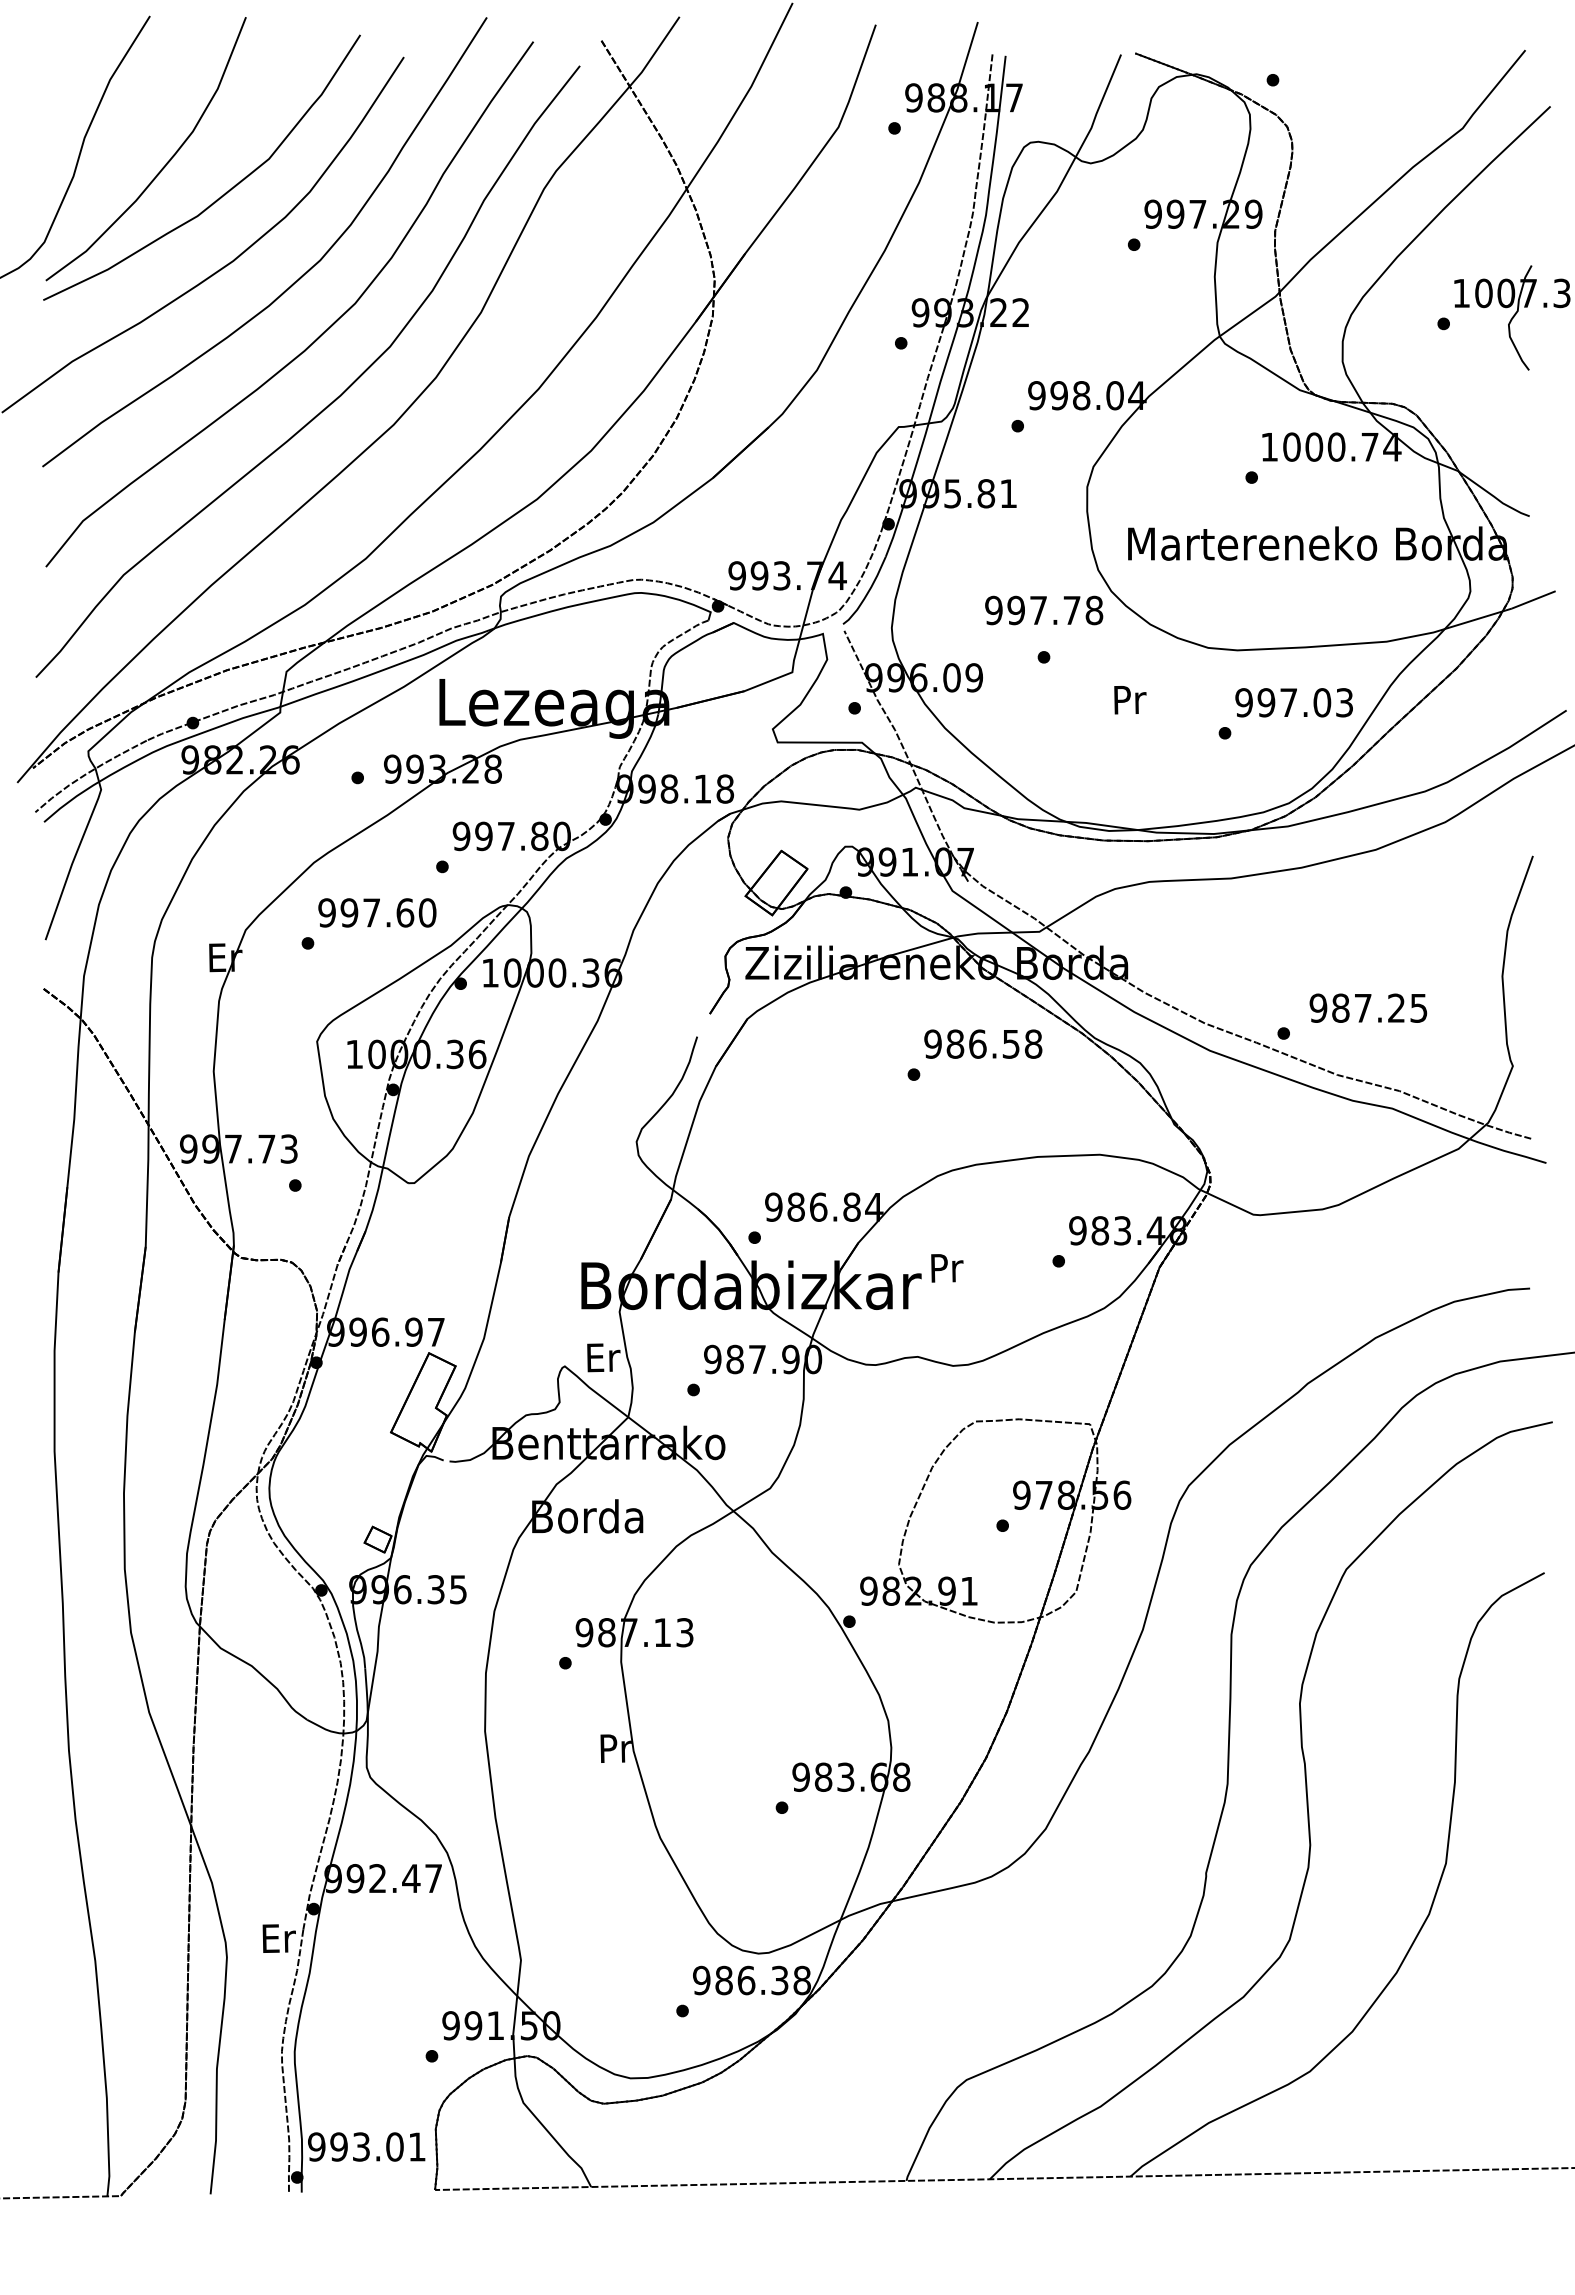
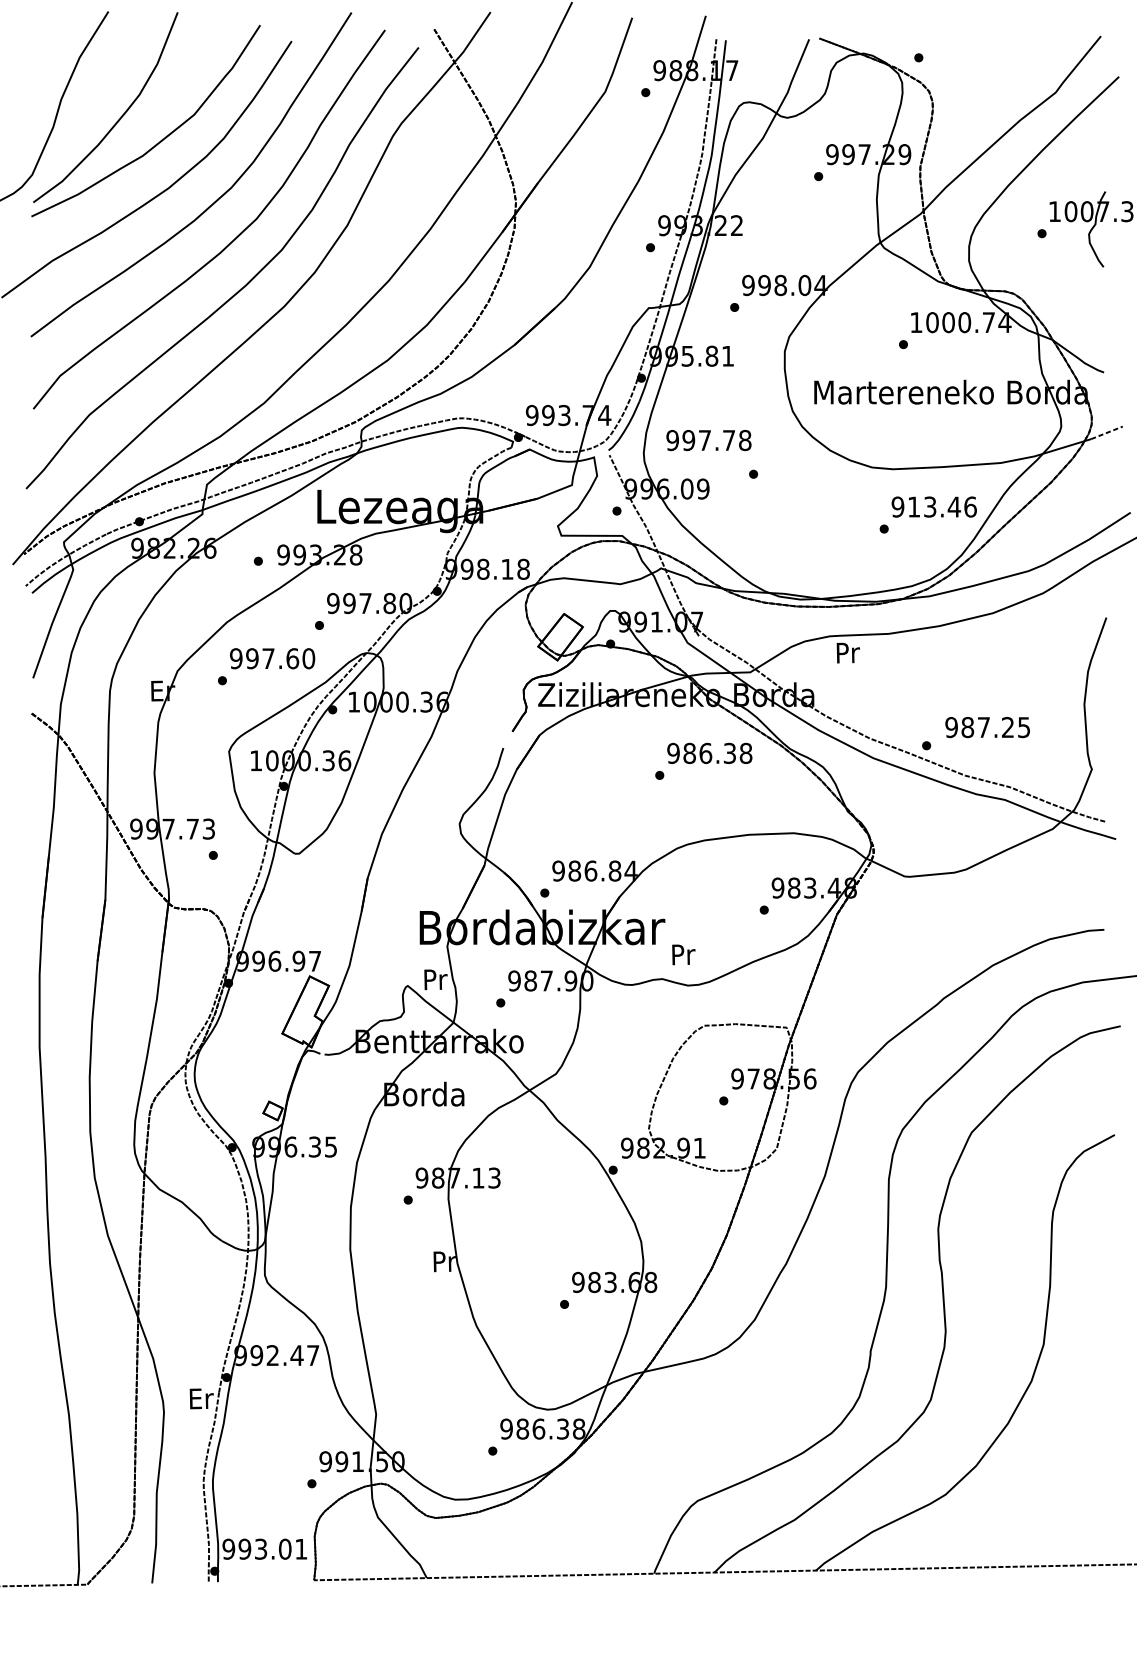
line: (1533, 599) -> (1106, 432), solid -> dashed
text: (1044, 610) -> (709, 440), moved
text: (1130, 700) -> (848, 653), moved
text: (1305, 702) -> (942, 506), 997.03 -> 913.46
text: (1011, 1043) -> (730, 752), 986.58 -> 986.38
text: (947, 1268) -> (683, 955), moved
text: (603, 1357) -> (435, 979), Er -> Pr

